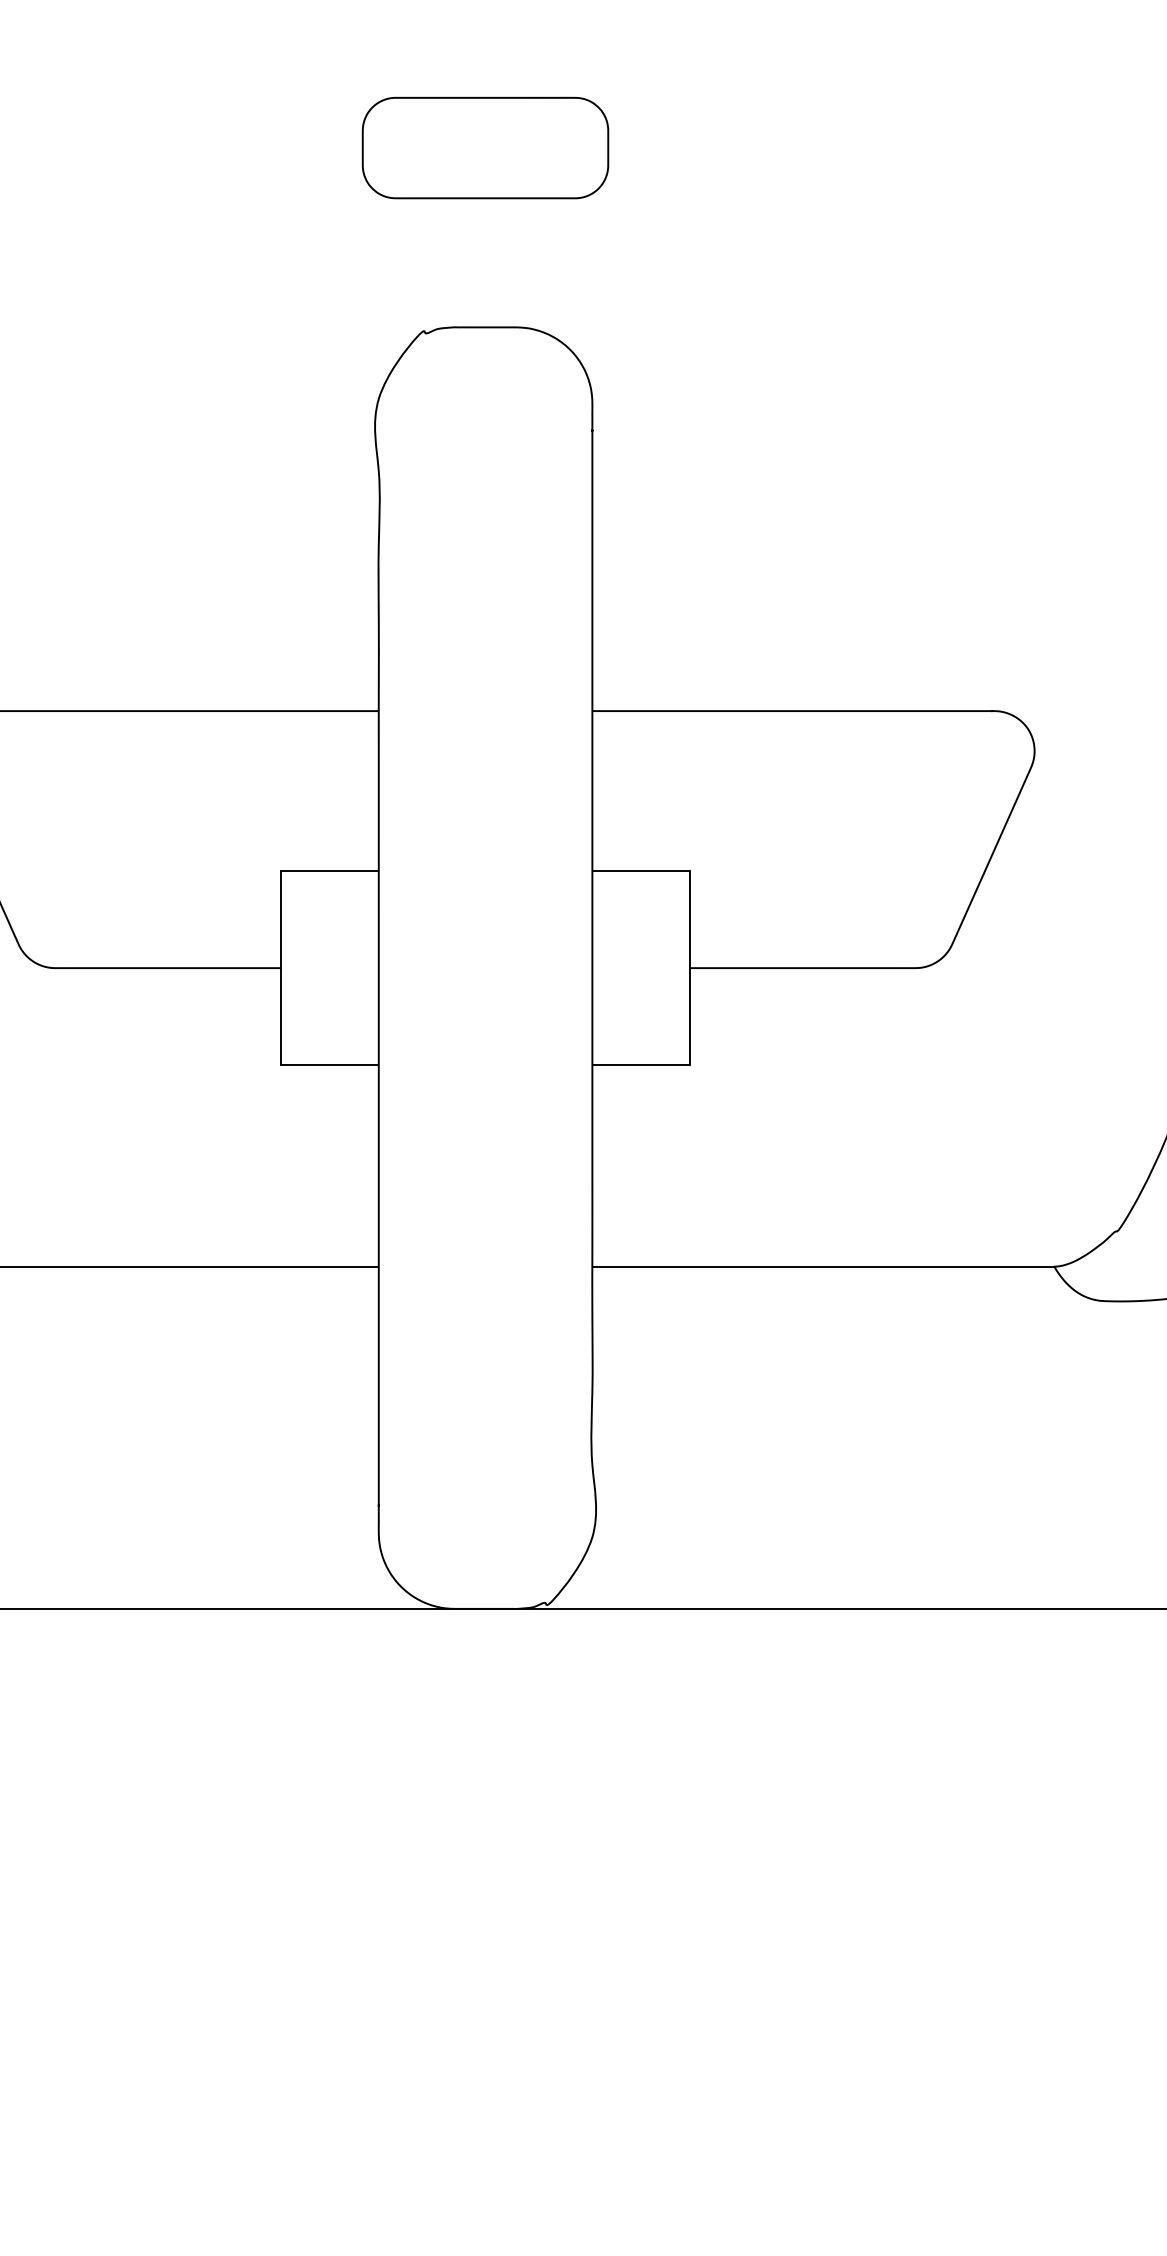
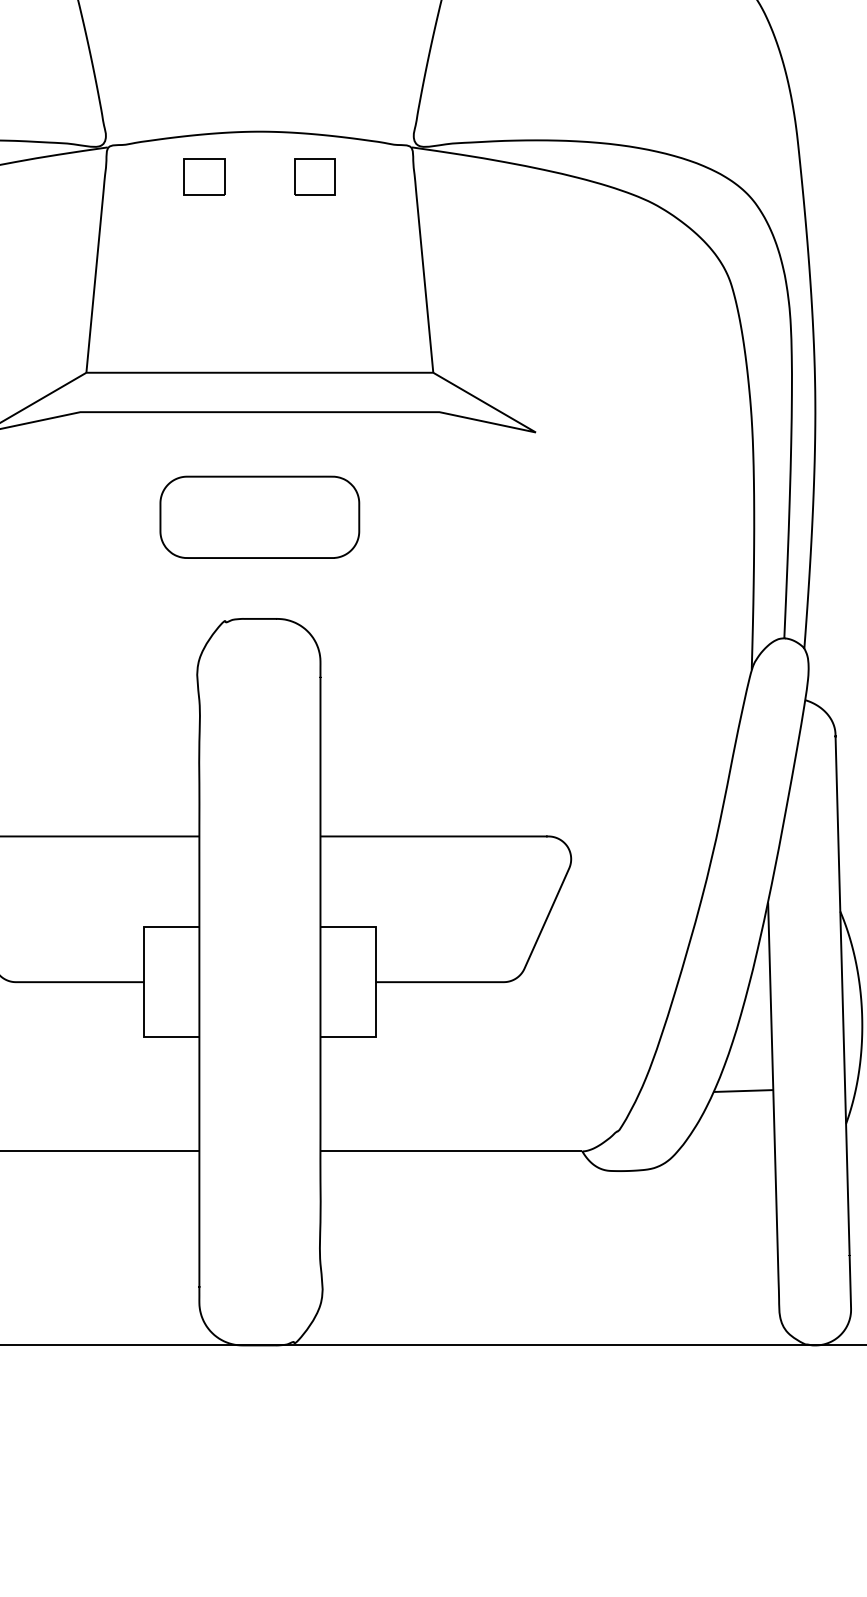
part: (484, 146) -> (259, 516), size x1.43

